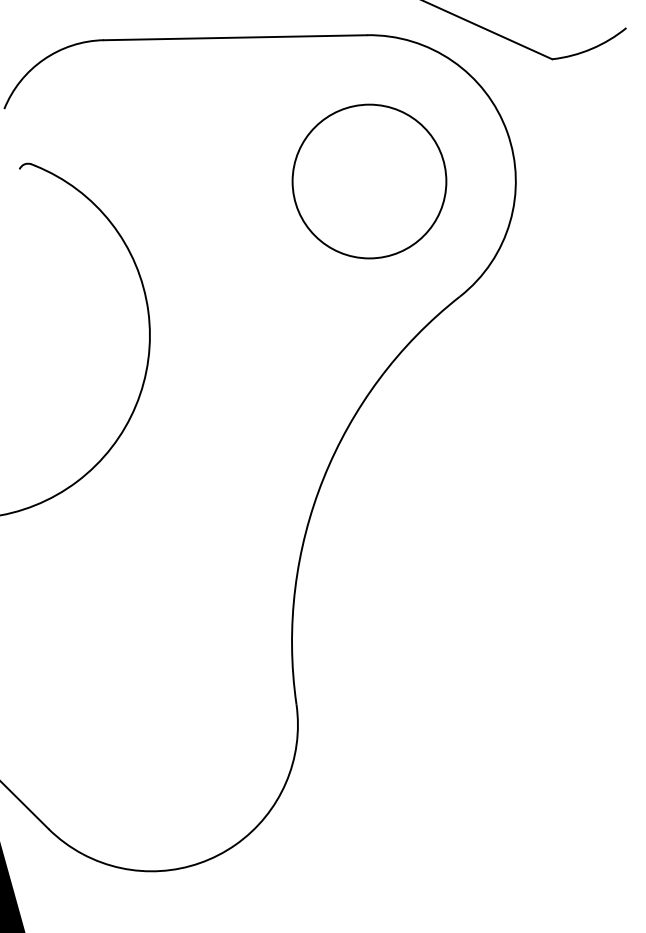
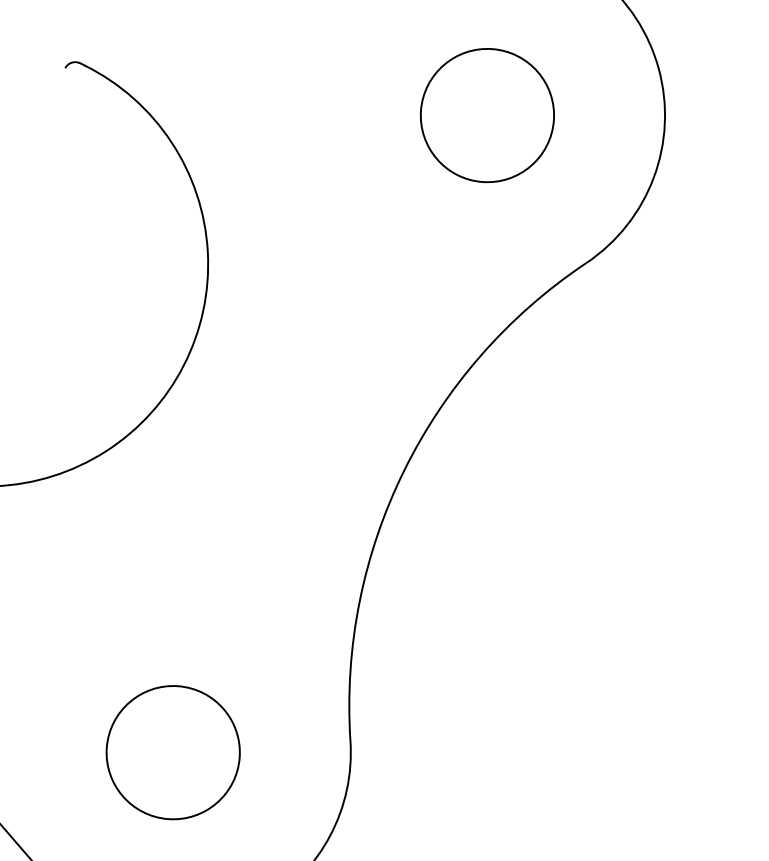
circle: (369, 181) -> (487, 115), size x0.71
circle: (151, 724) -> (173, 752), added

